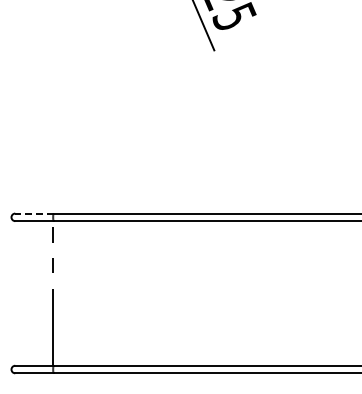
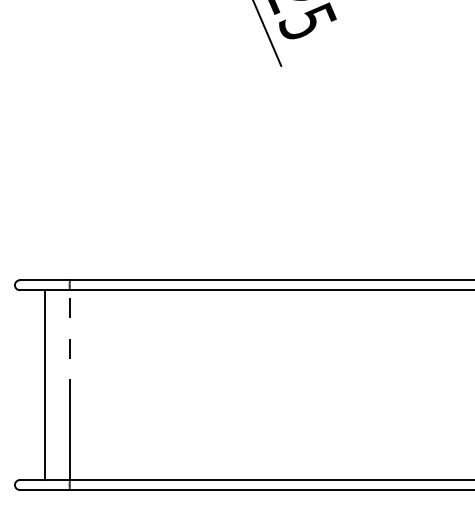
line: (33, 213) -> (43, 280), dashed -> solid
line: (34, 293) -> (45, 385), added

